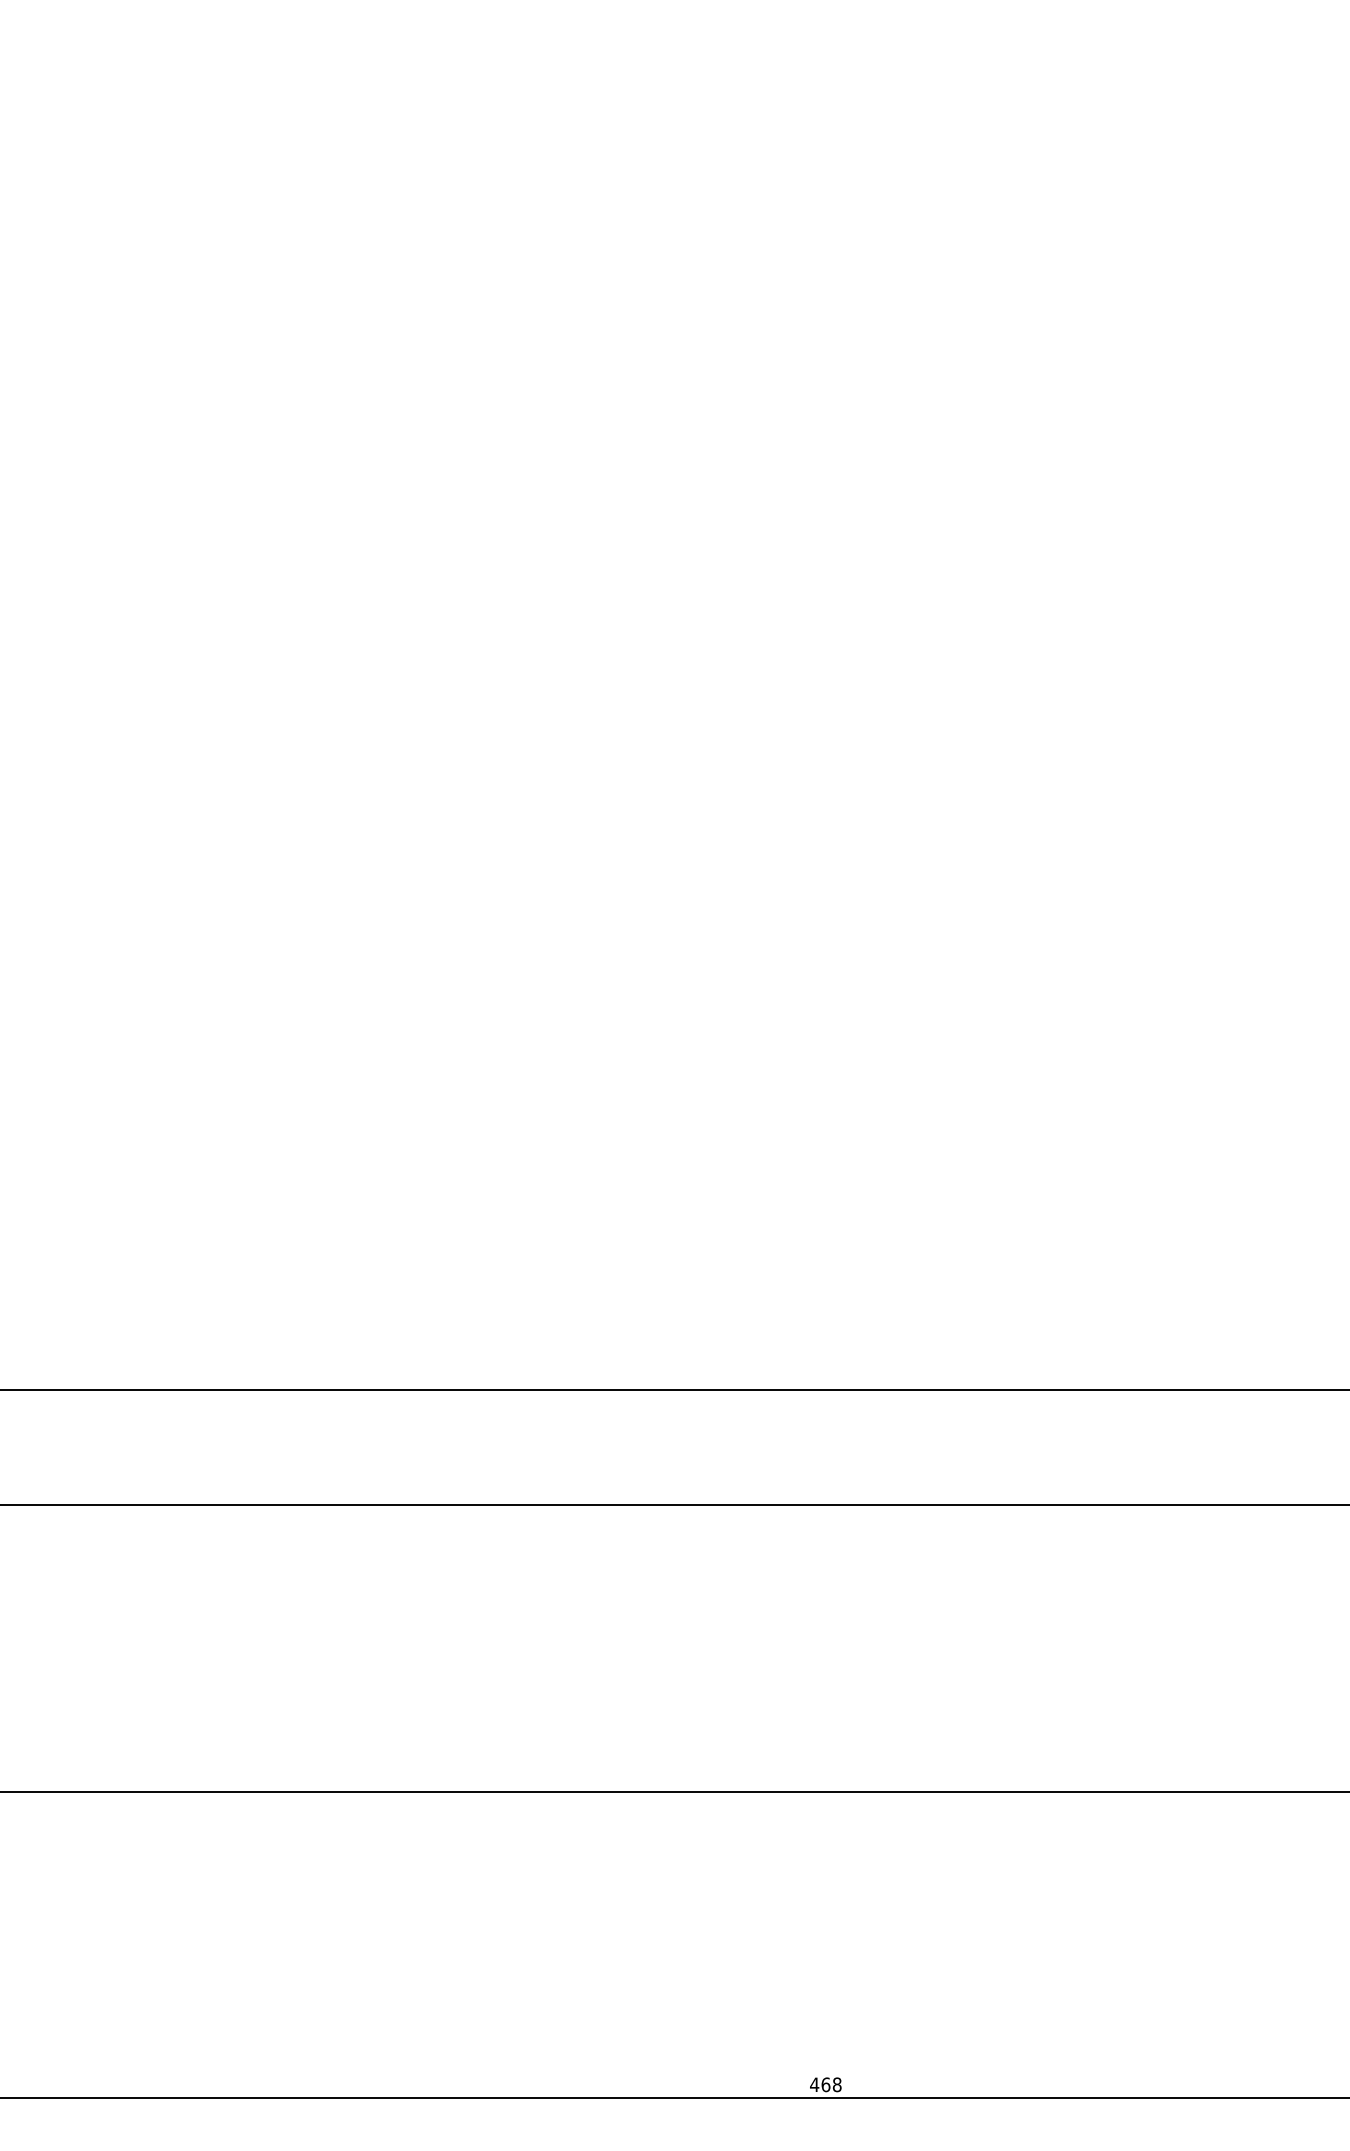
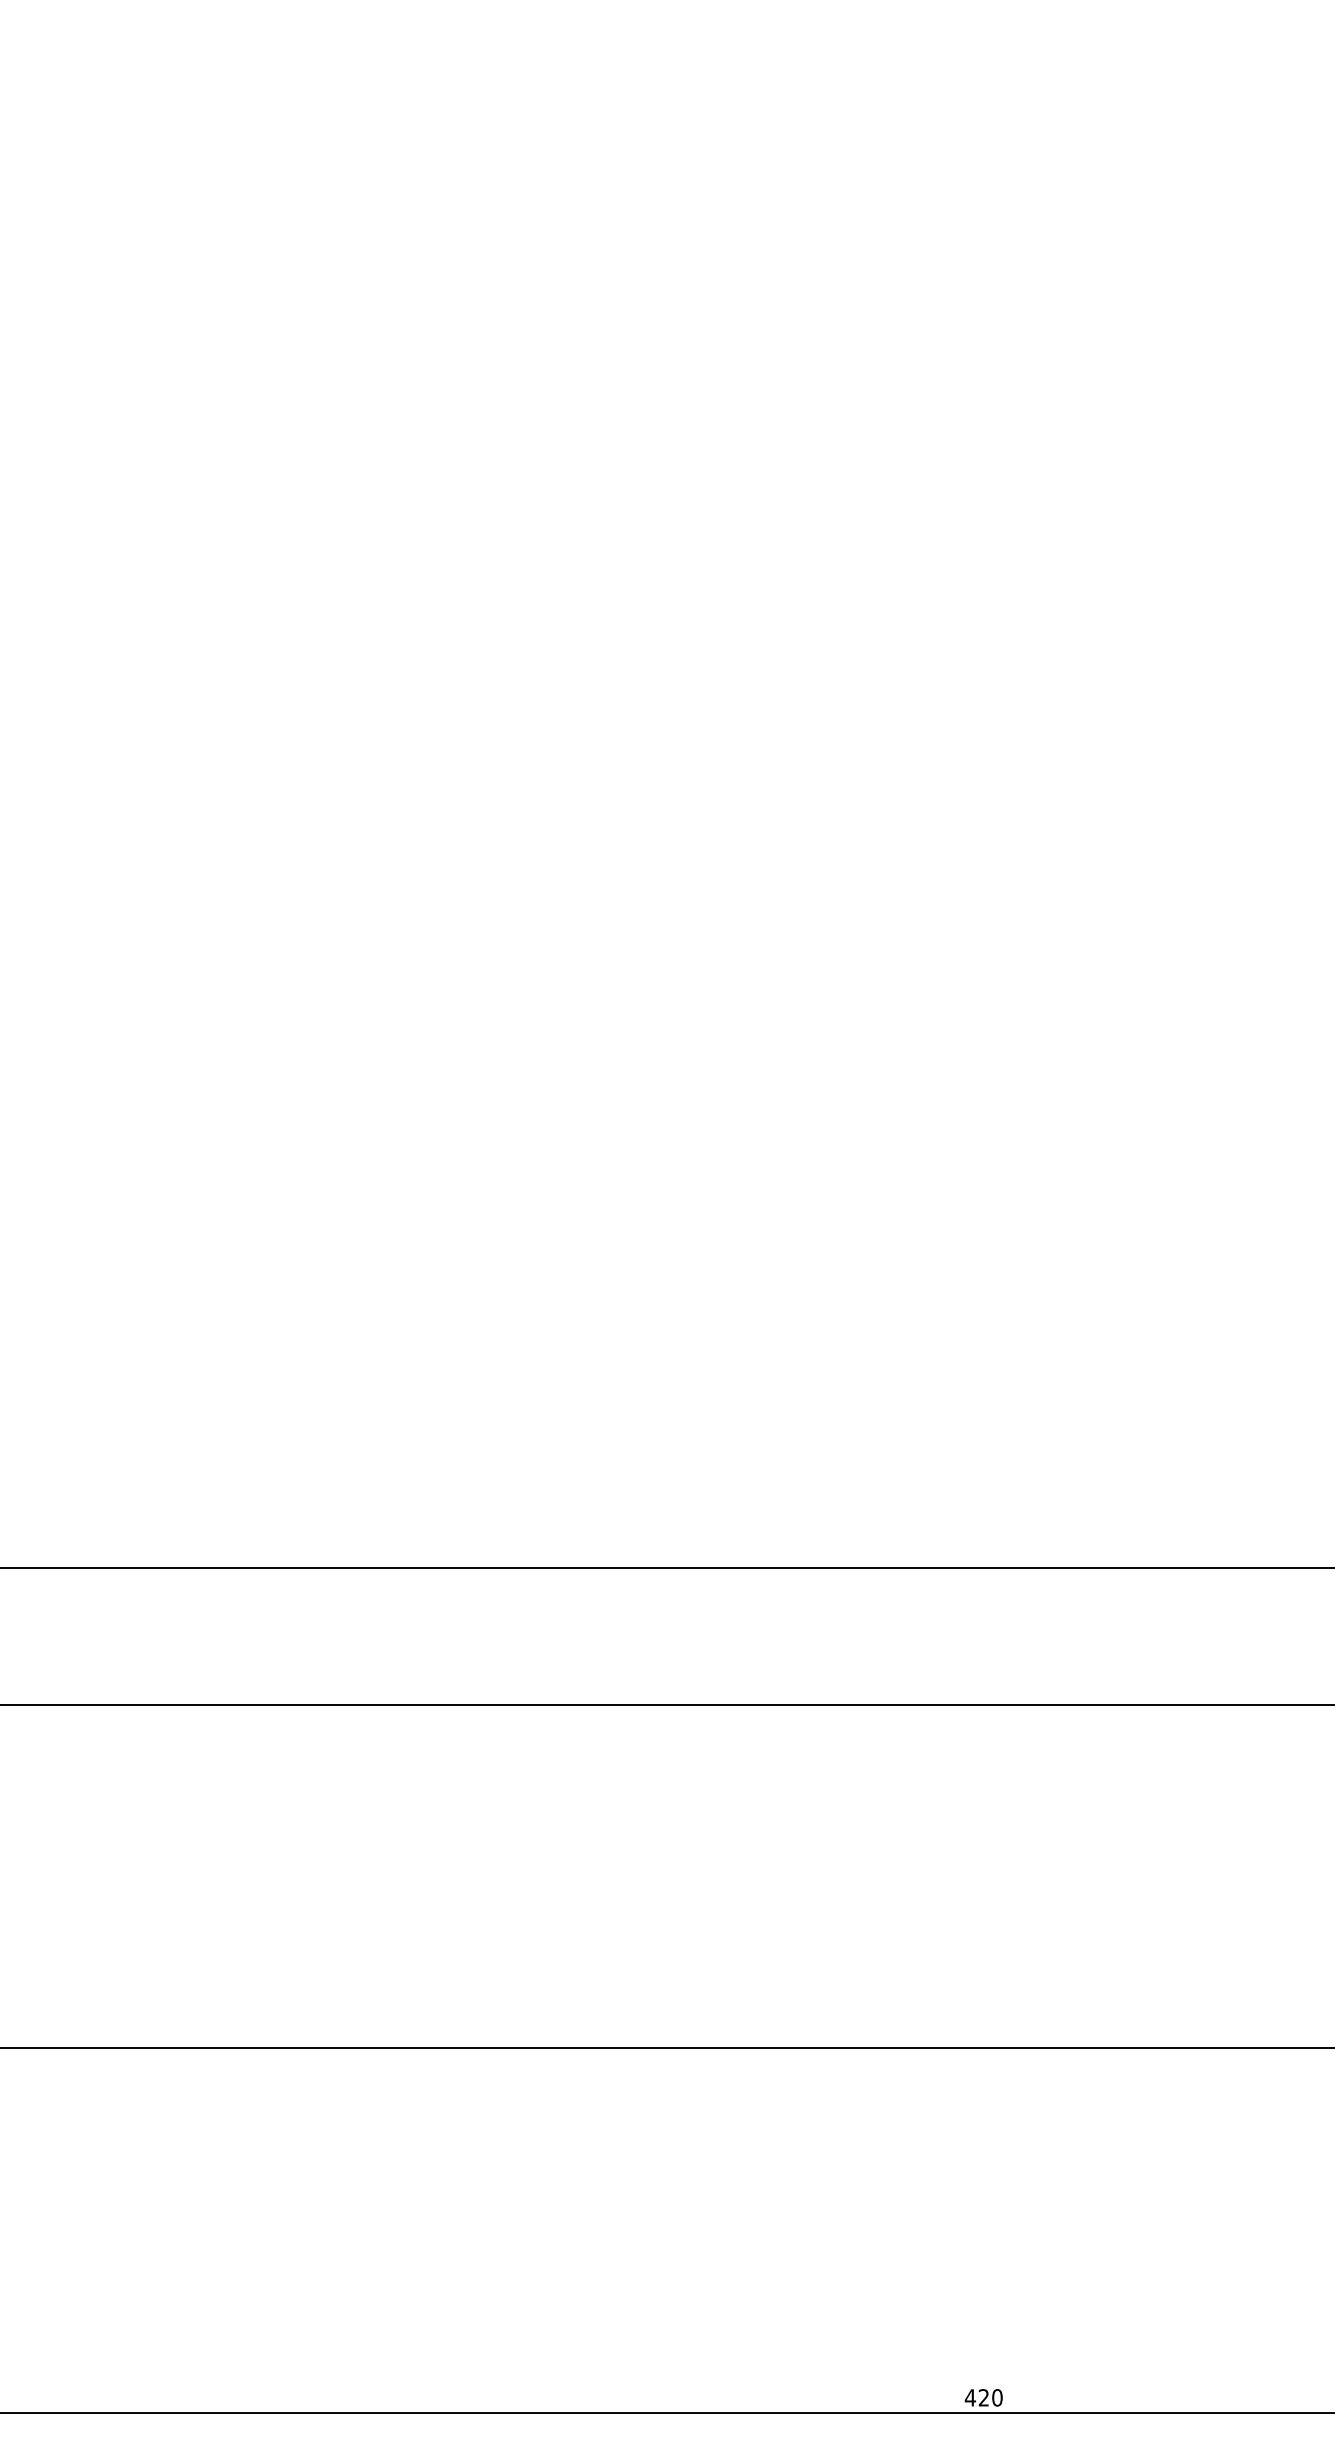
text: (831, 2084) -> (990, 2397), 468 -> 420

